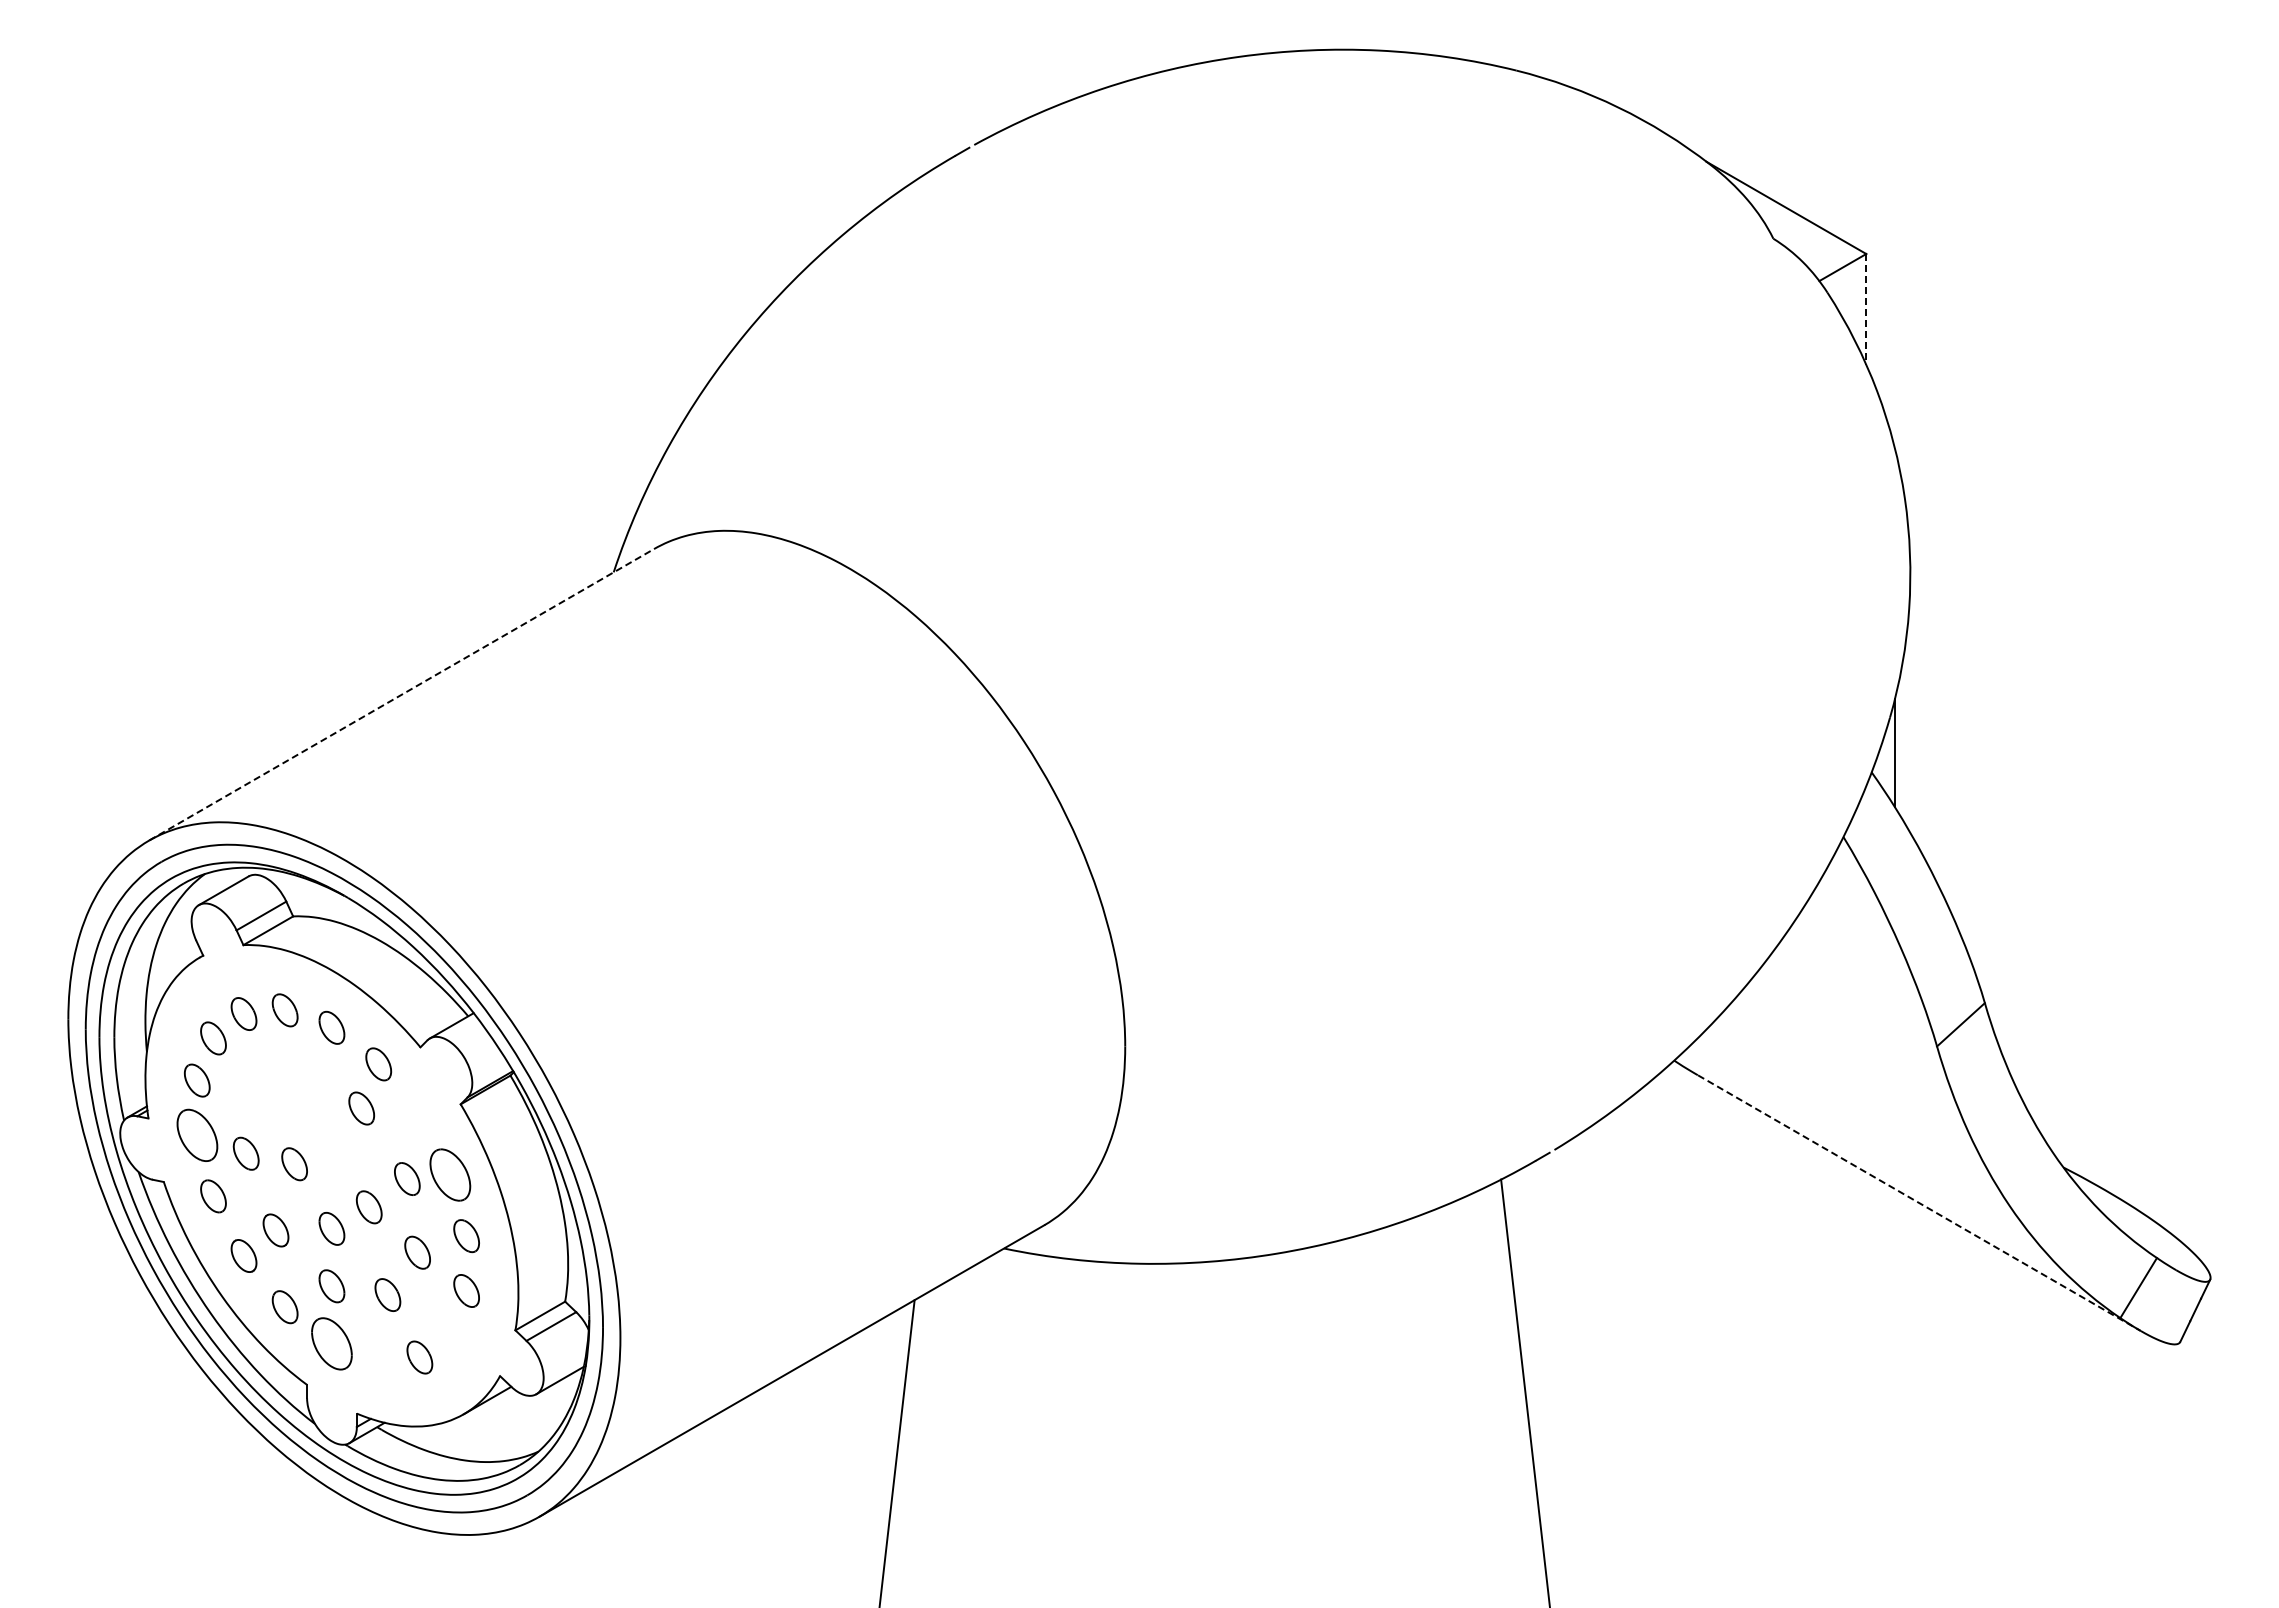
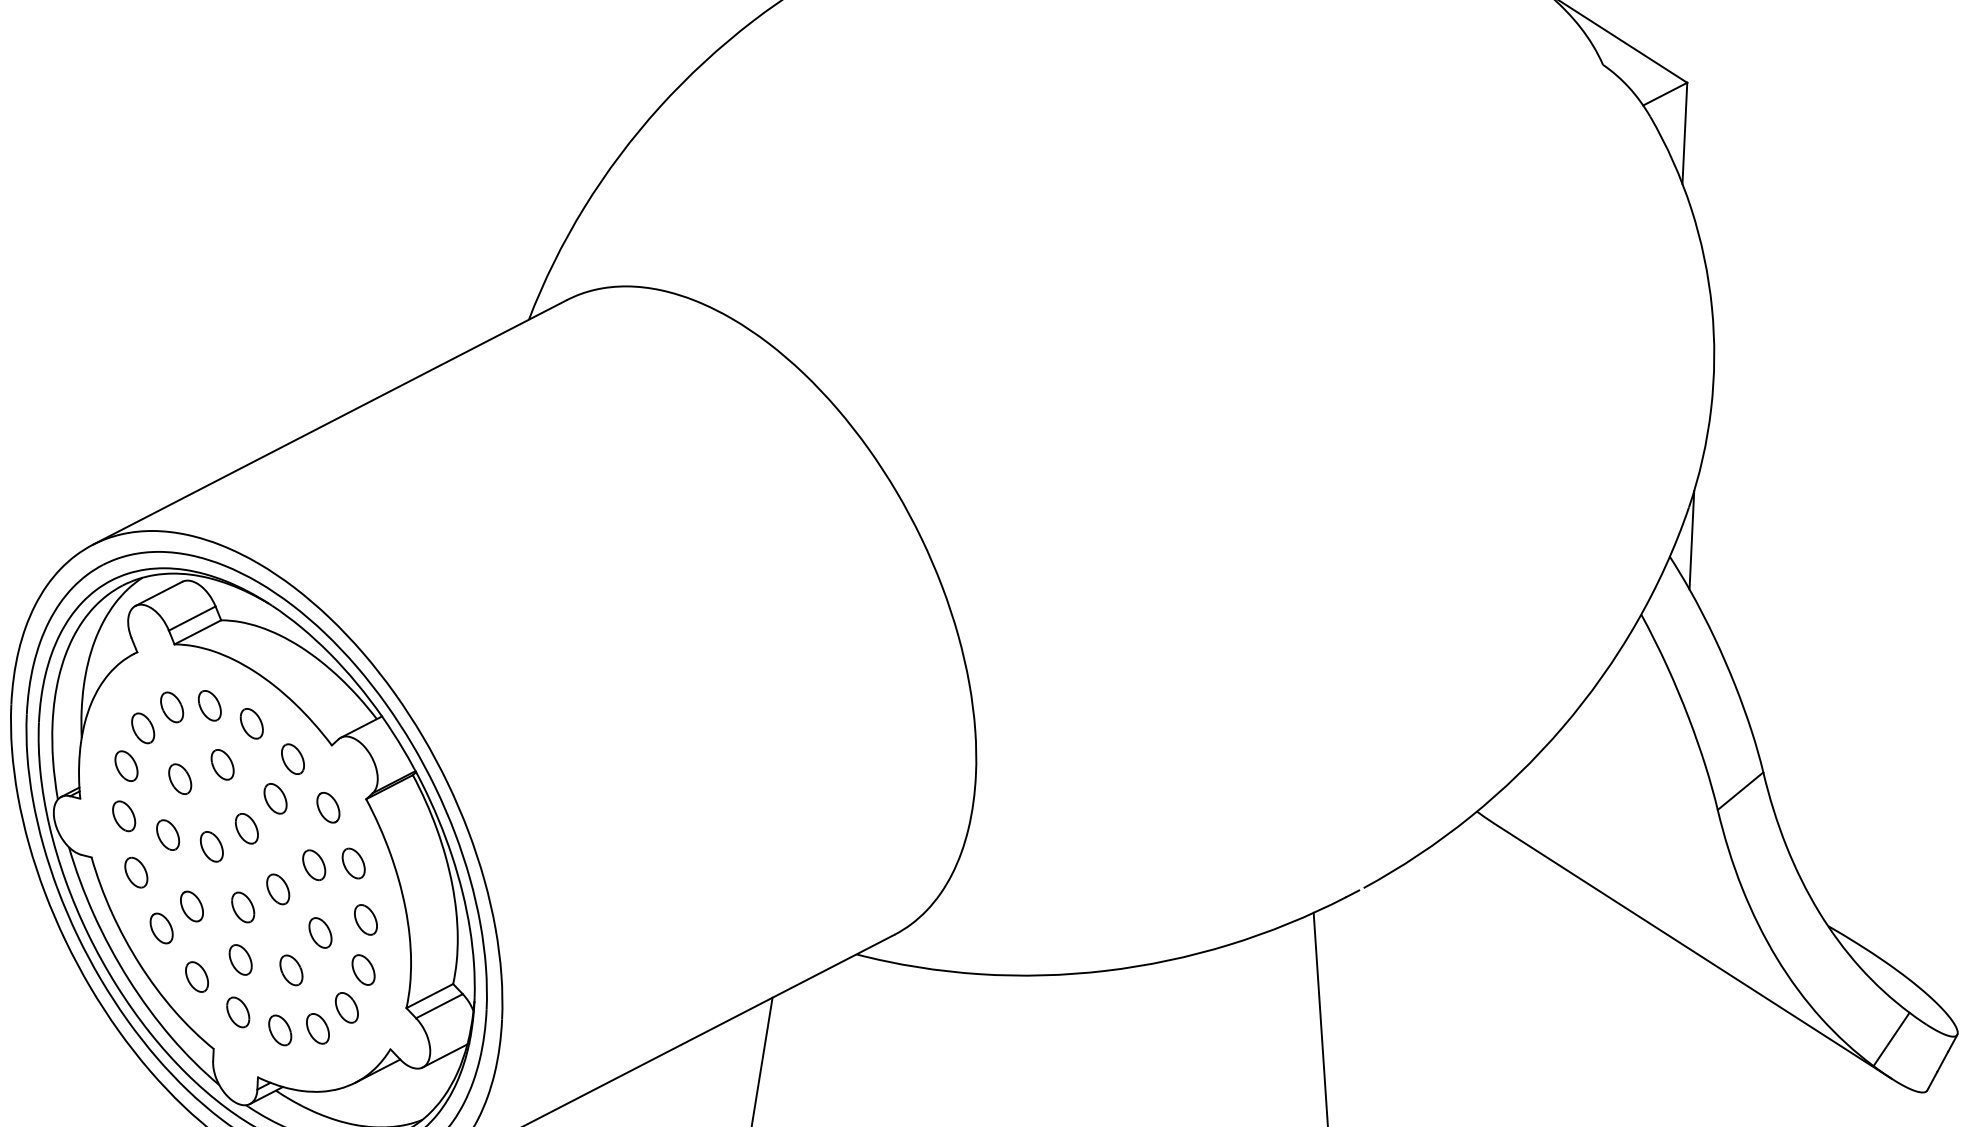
line: (1866, 309) -> (1685, 133), dashed -> solid
line: (402, 694) -> (330, 422), dashed -> solid
part: (301, 1074) -> (222, 765), added
part: (256, 1091) -> (180, 778), added
part: (419, 1115) -> (328, 807), added
part: (196, 1135) -> (123, 816), size x0.62
part: (331, 1142) -> (246, 828), added
part: (450, 1175) -> (353, 863), size x0.62
line: (1919, 1203) -> (1694, 952), dashed -> solid
part: (450, 1333) -> (347, 1008), added
part: (331, 1343) -> (237, 1012), size x0.62
part: (378, 1361) -> (280, 1030), added

